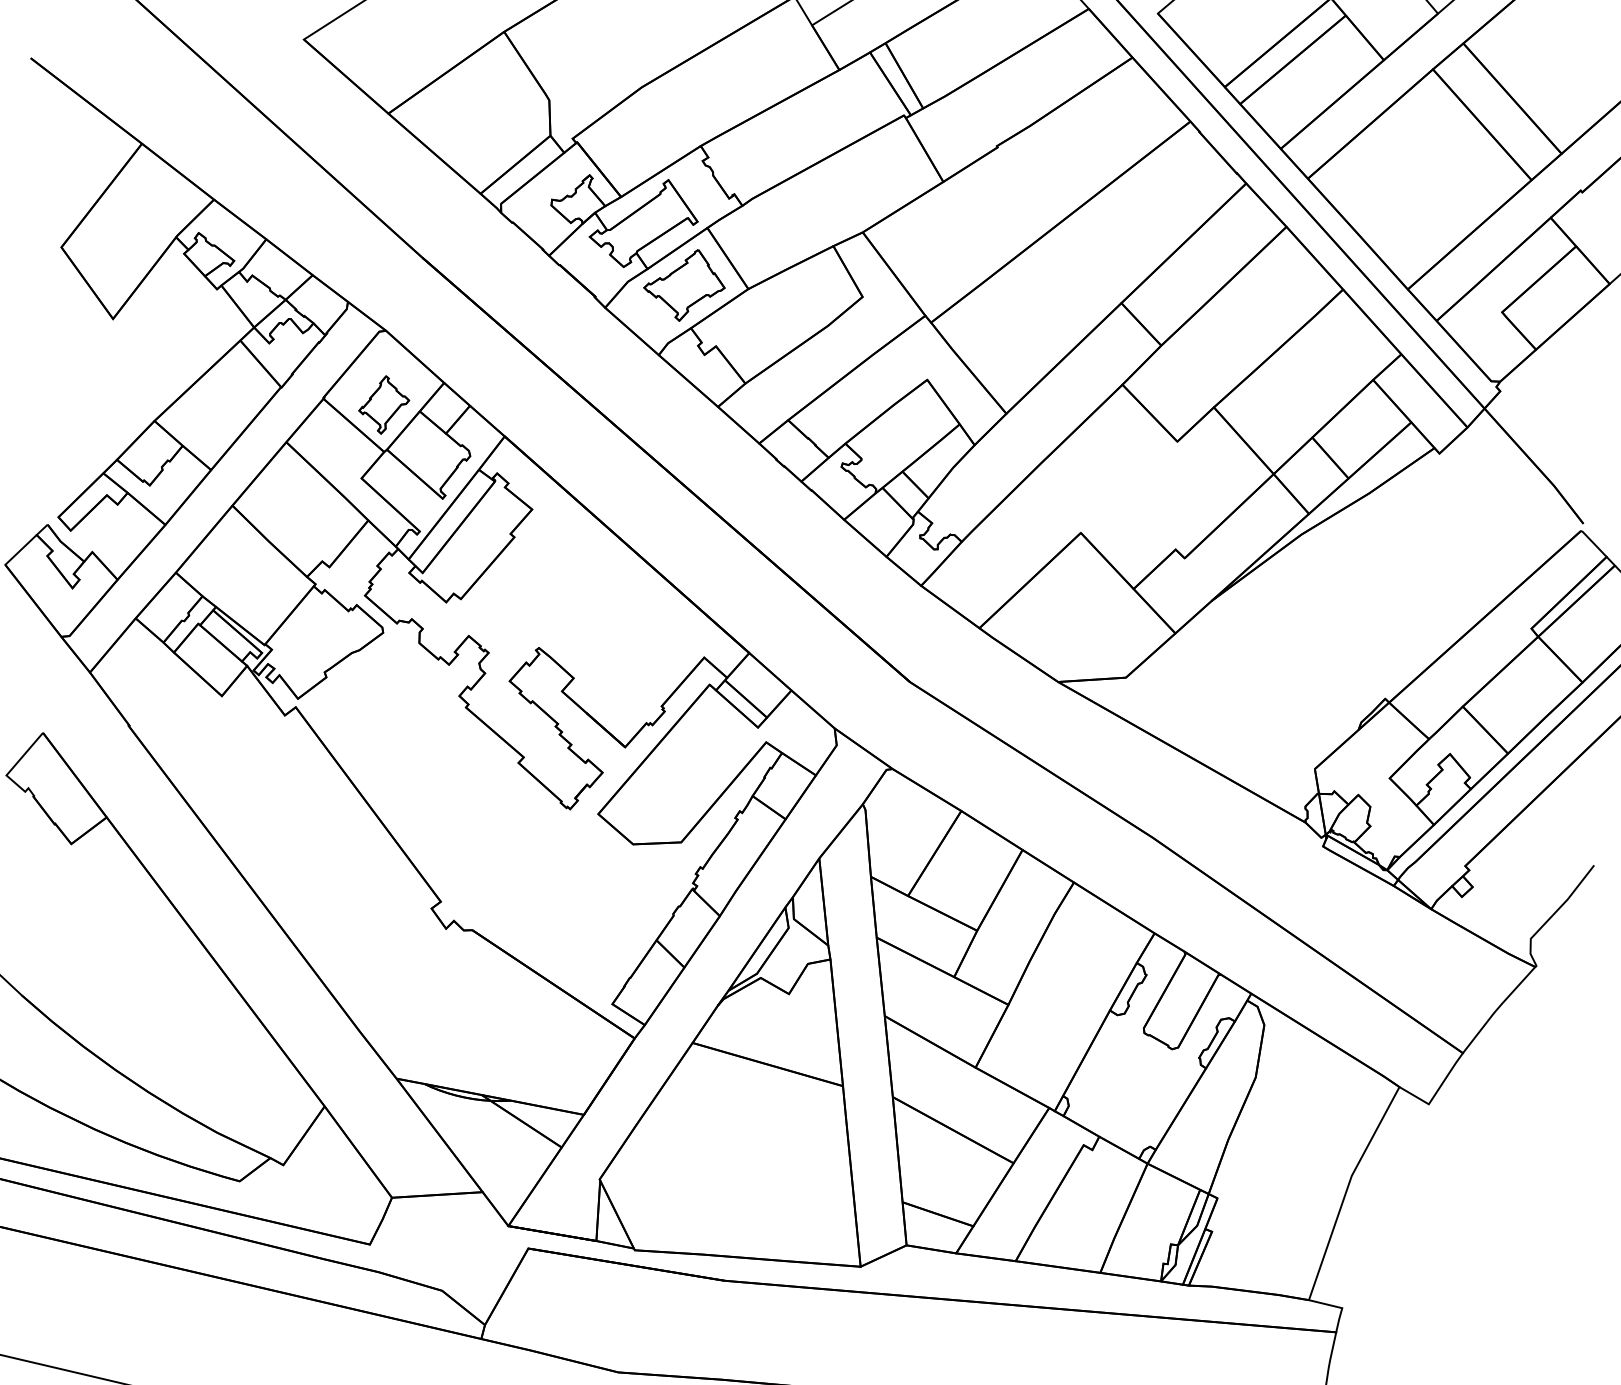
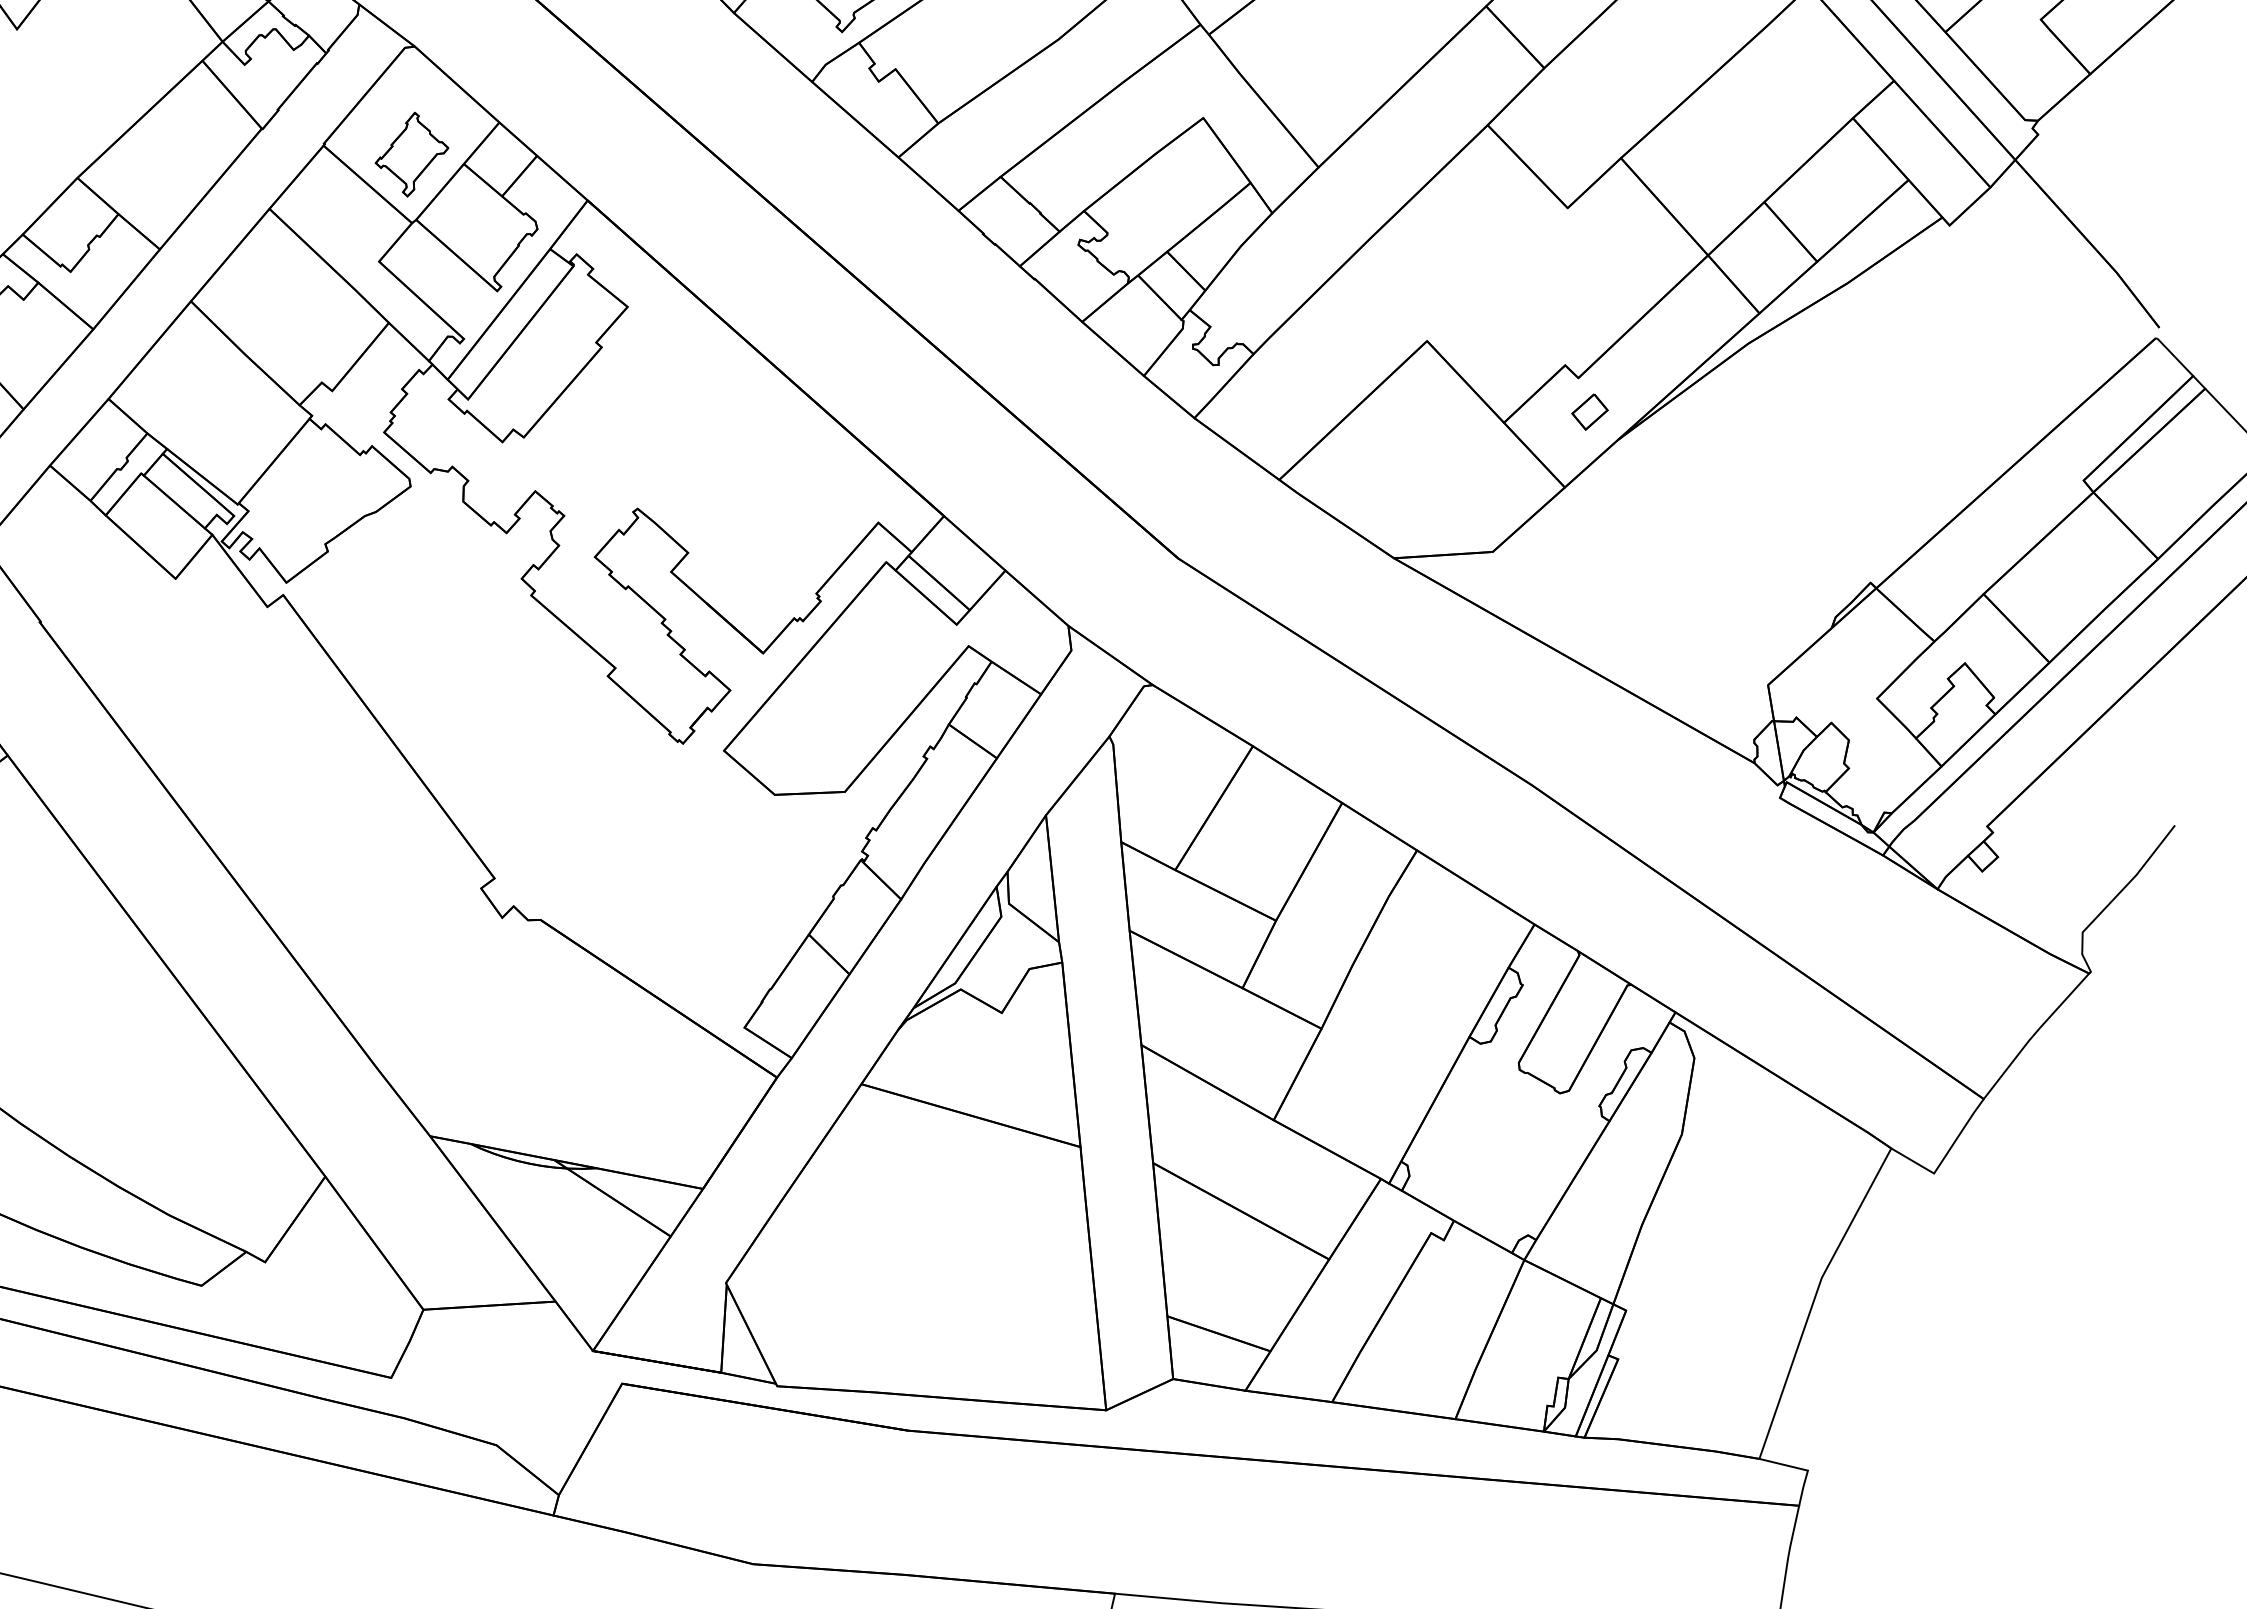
part: (1192, 581) -> (1589, 411), added

